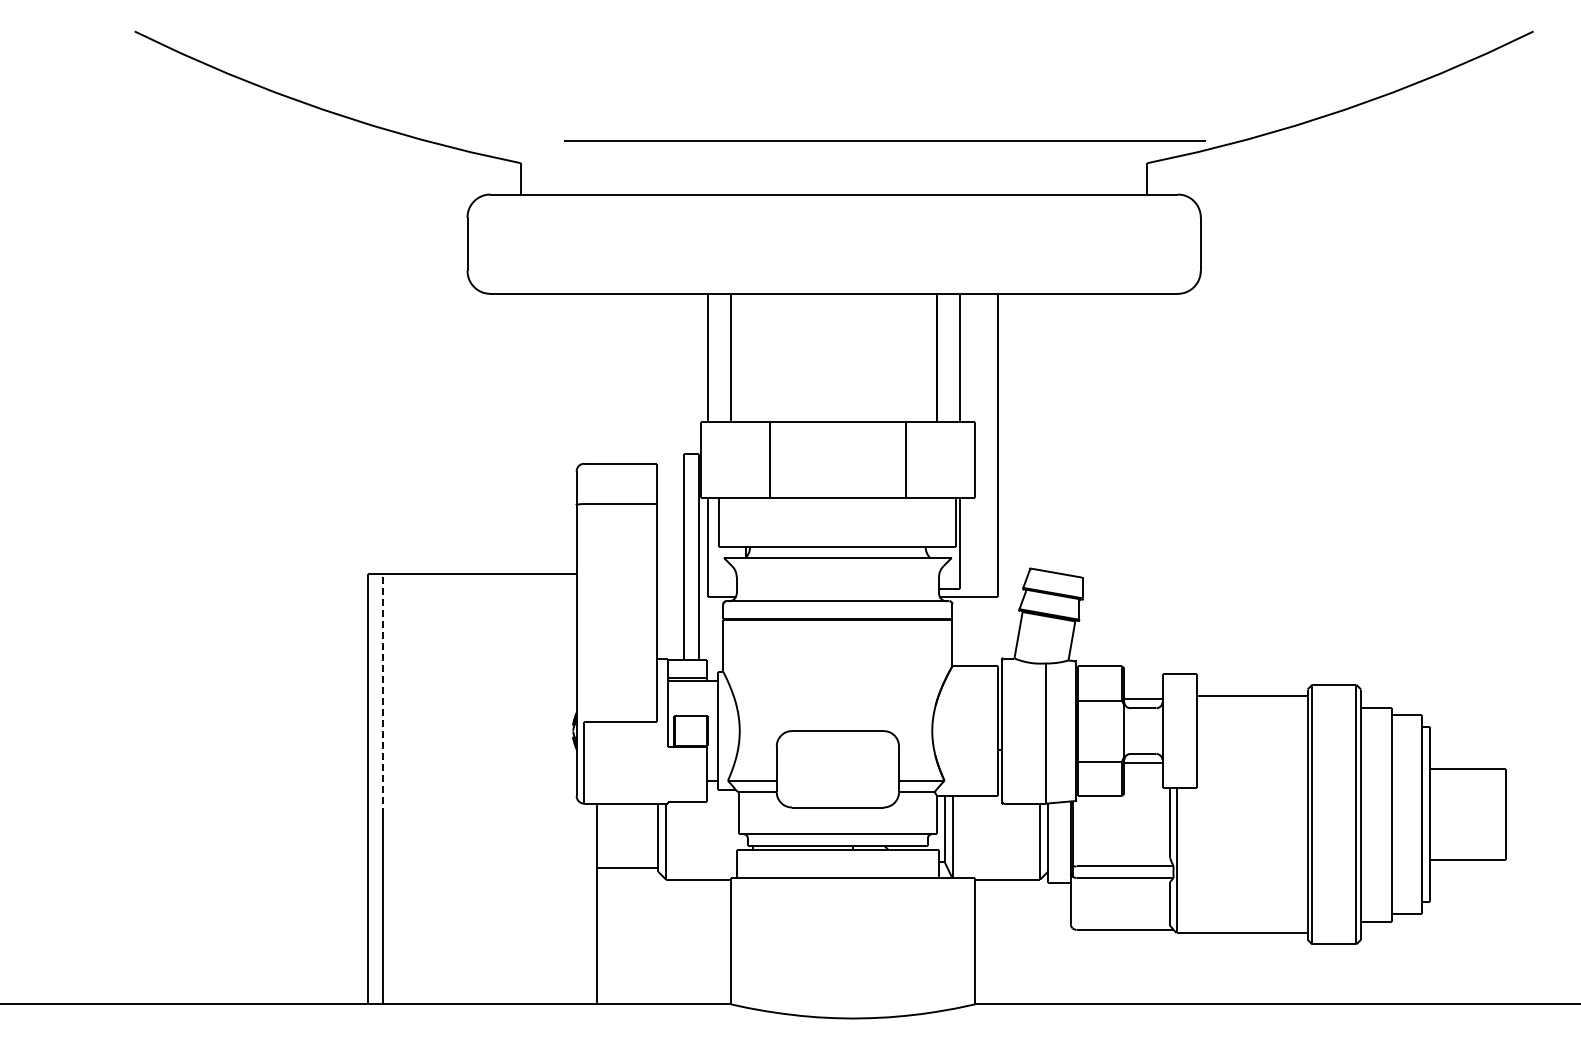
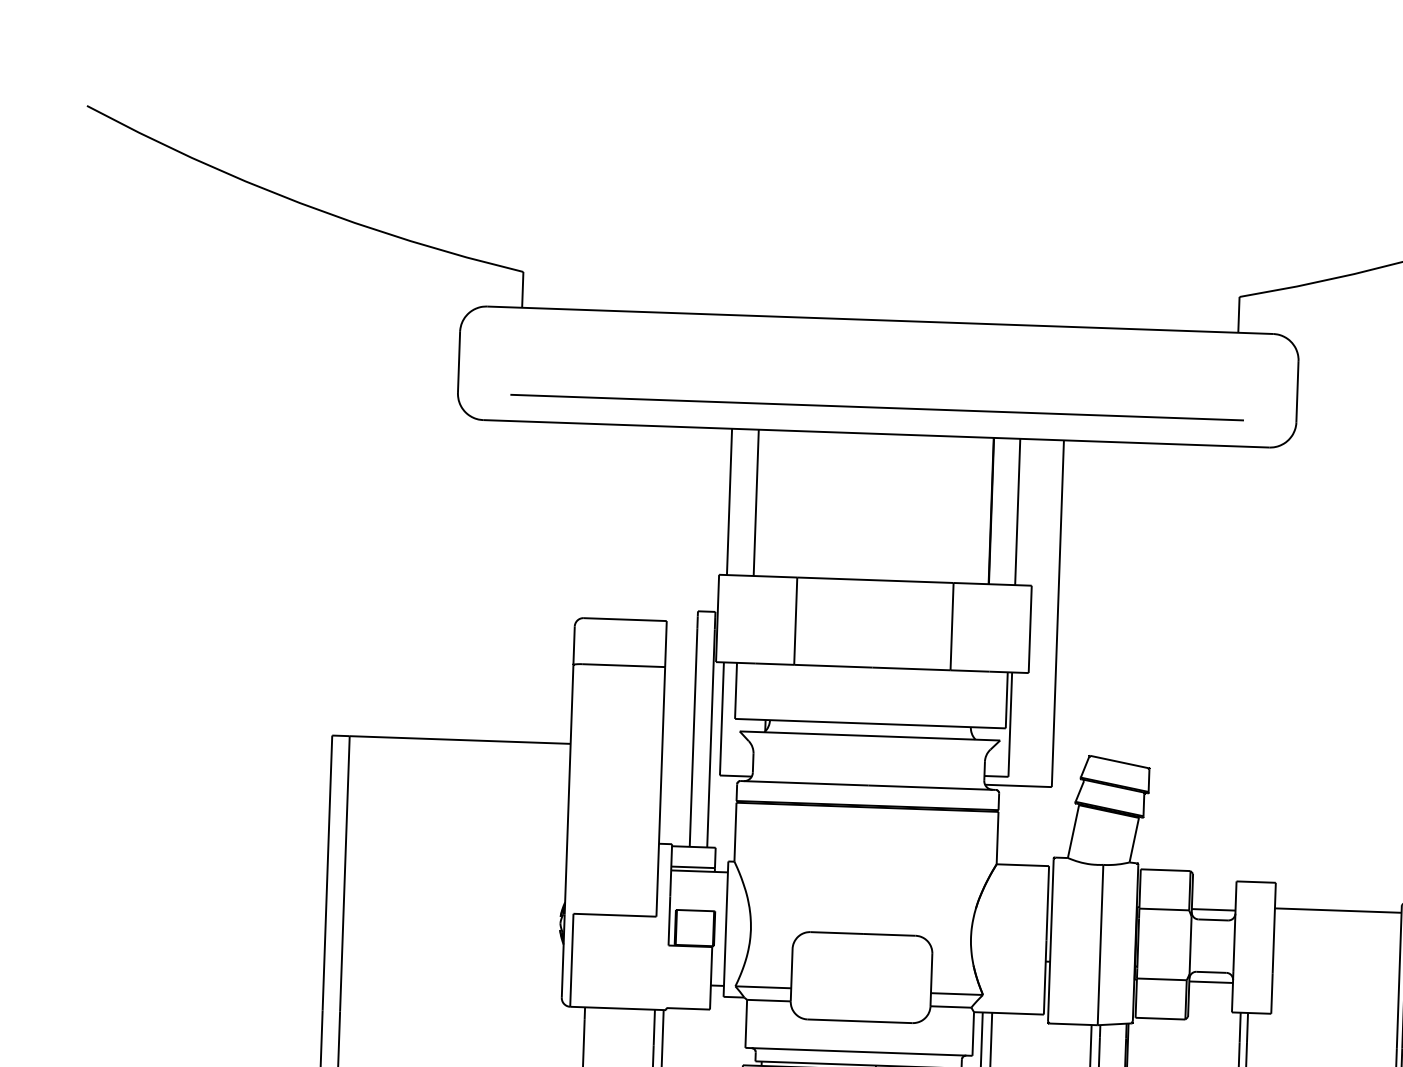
line: (884, 140) -> (876, 407), moved
line: (383, 693) -> (345, 872), dashed -> solid

